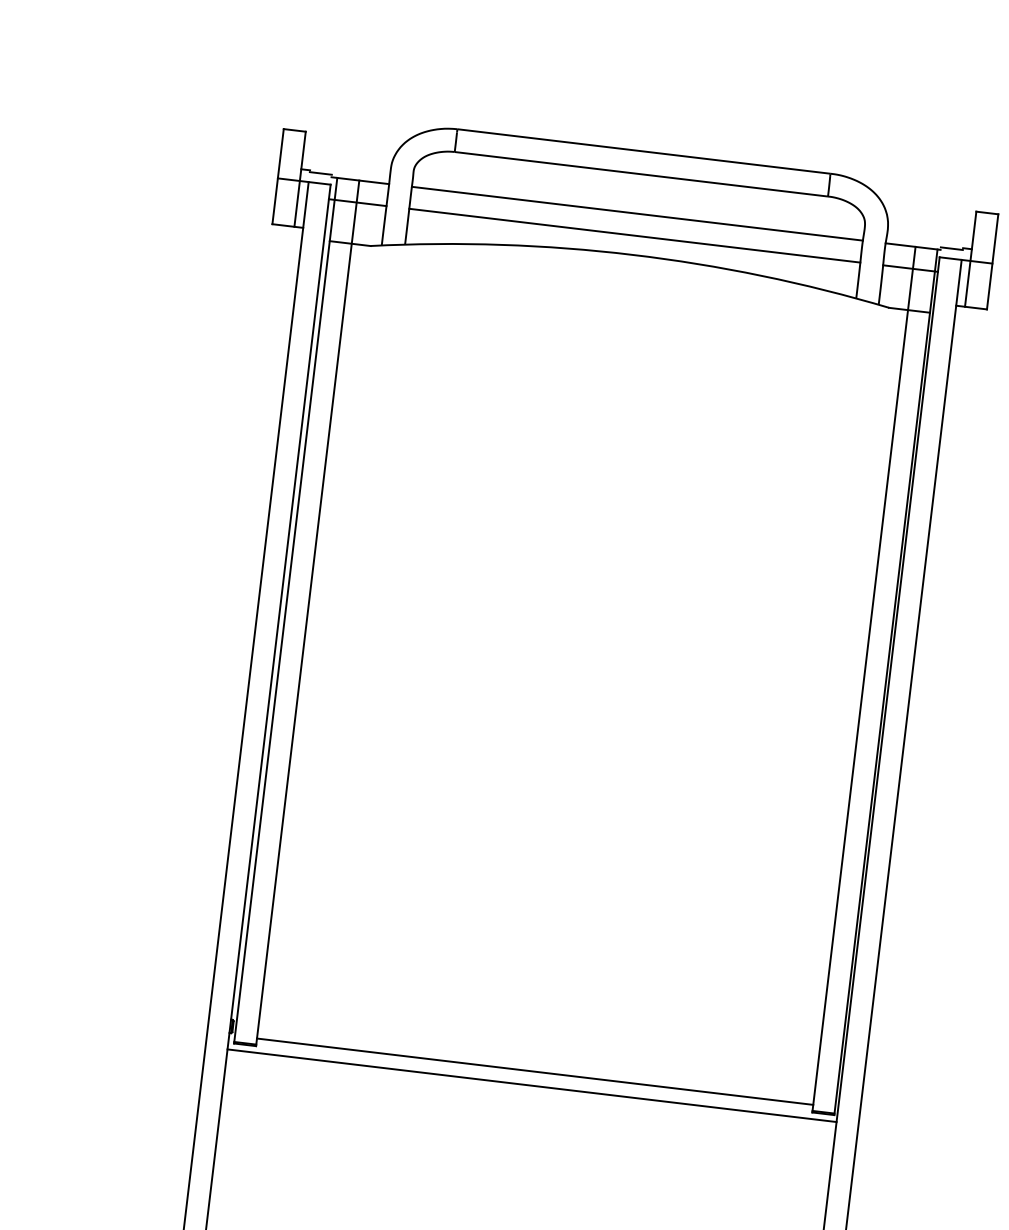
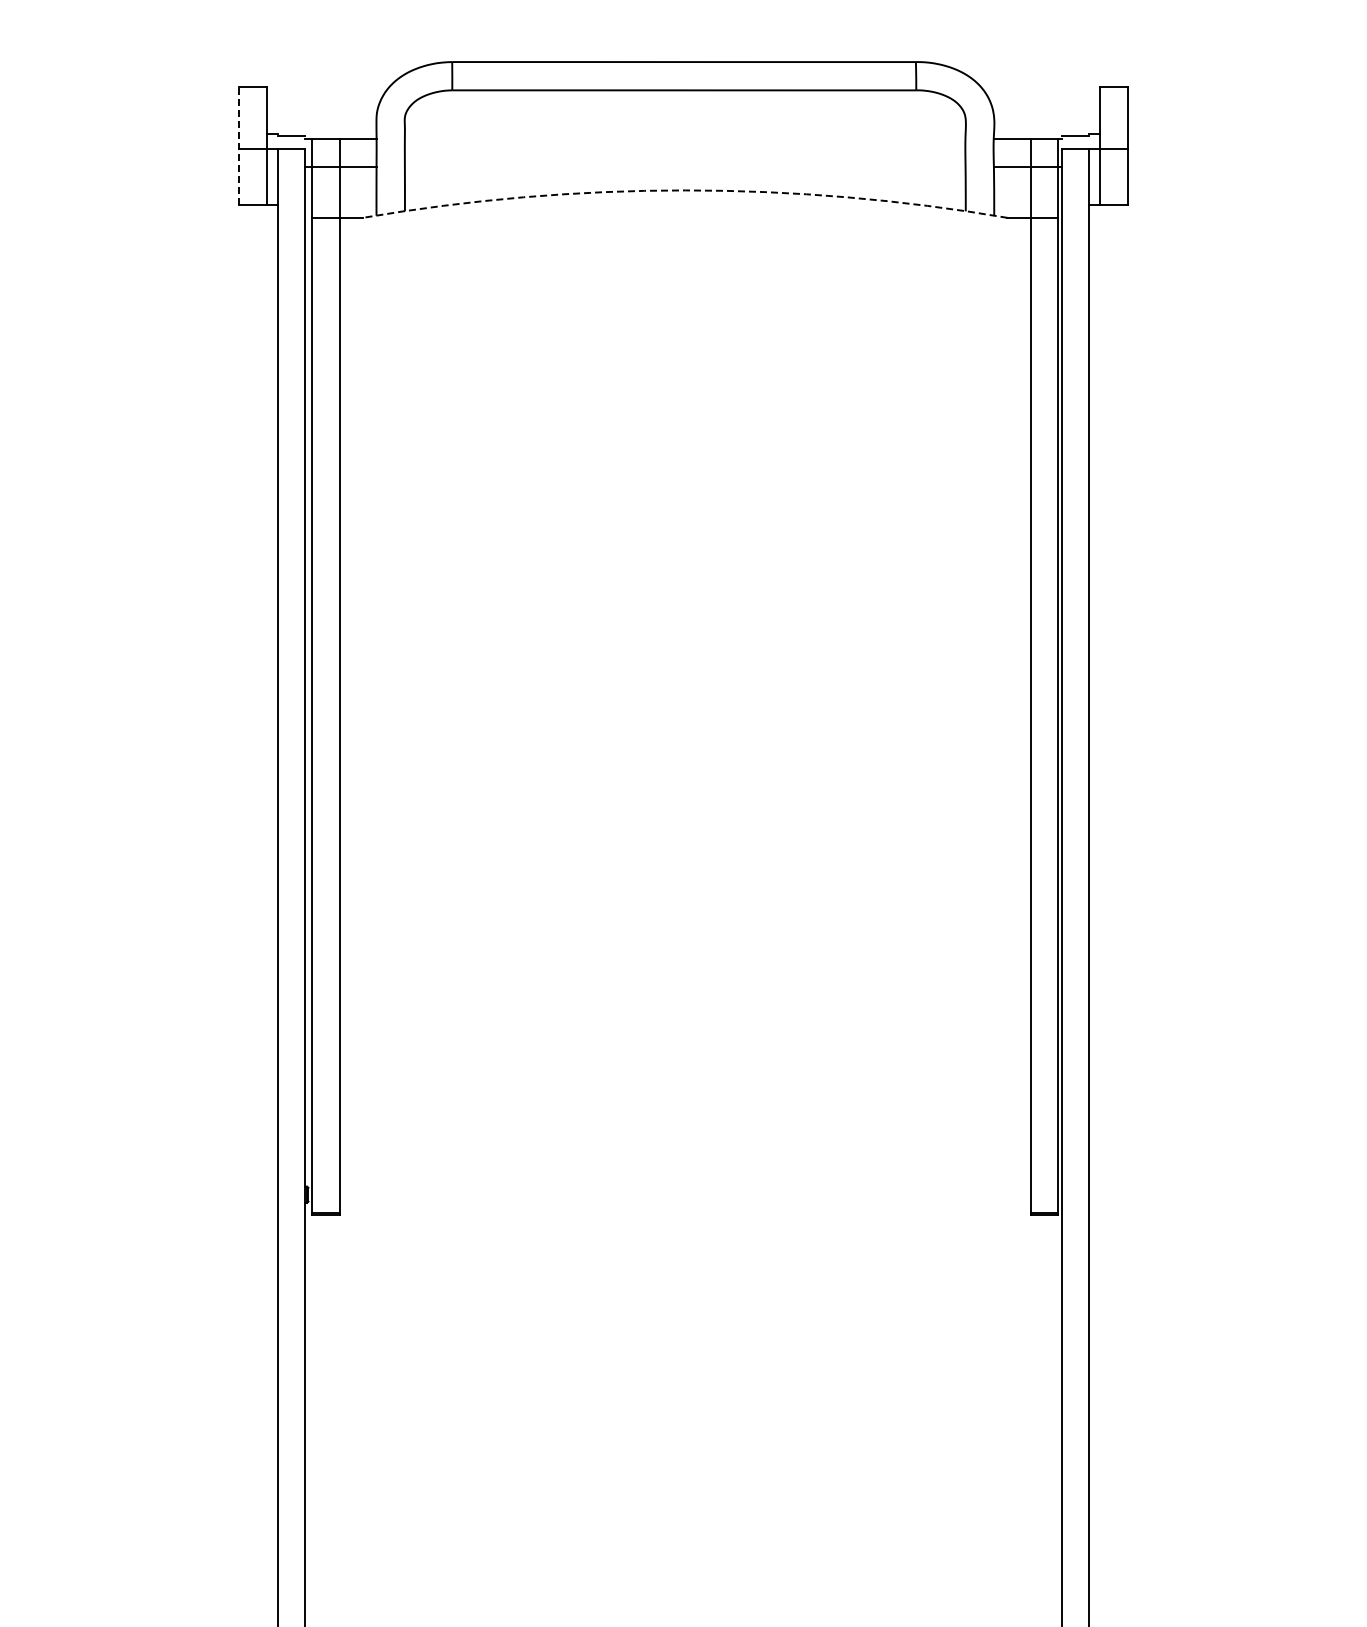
line: (278, 175) -> (239, 145), solid -> dashed
line: (636, 213) -> (684, 139), removed
line: (634, 235) -> (684, 166), removed
arc: (632, 254) -> (685, 190), solid -> dashed
line: (534, 1071) -> (684, 1205), removed
line: (532, 1085) -> (683, 1223), removed

